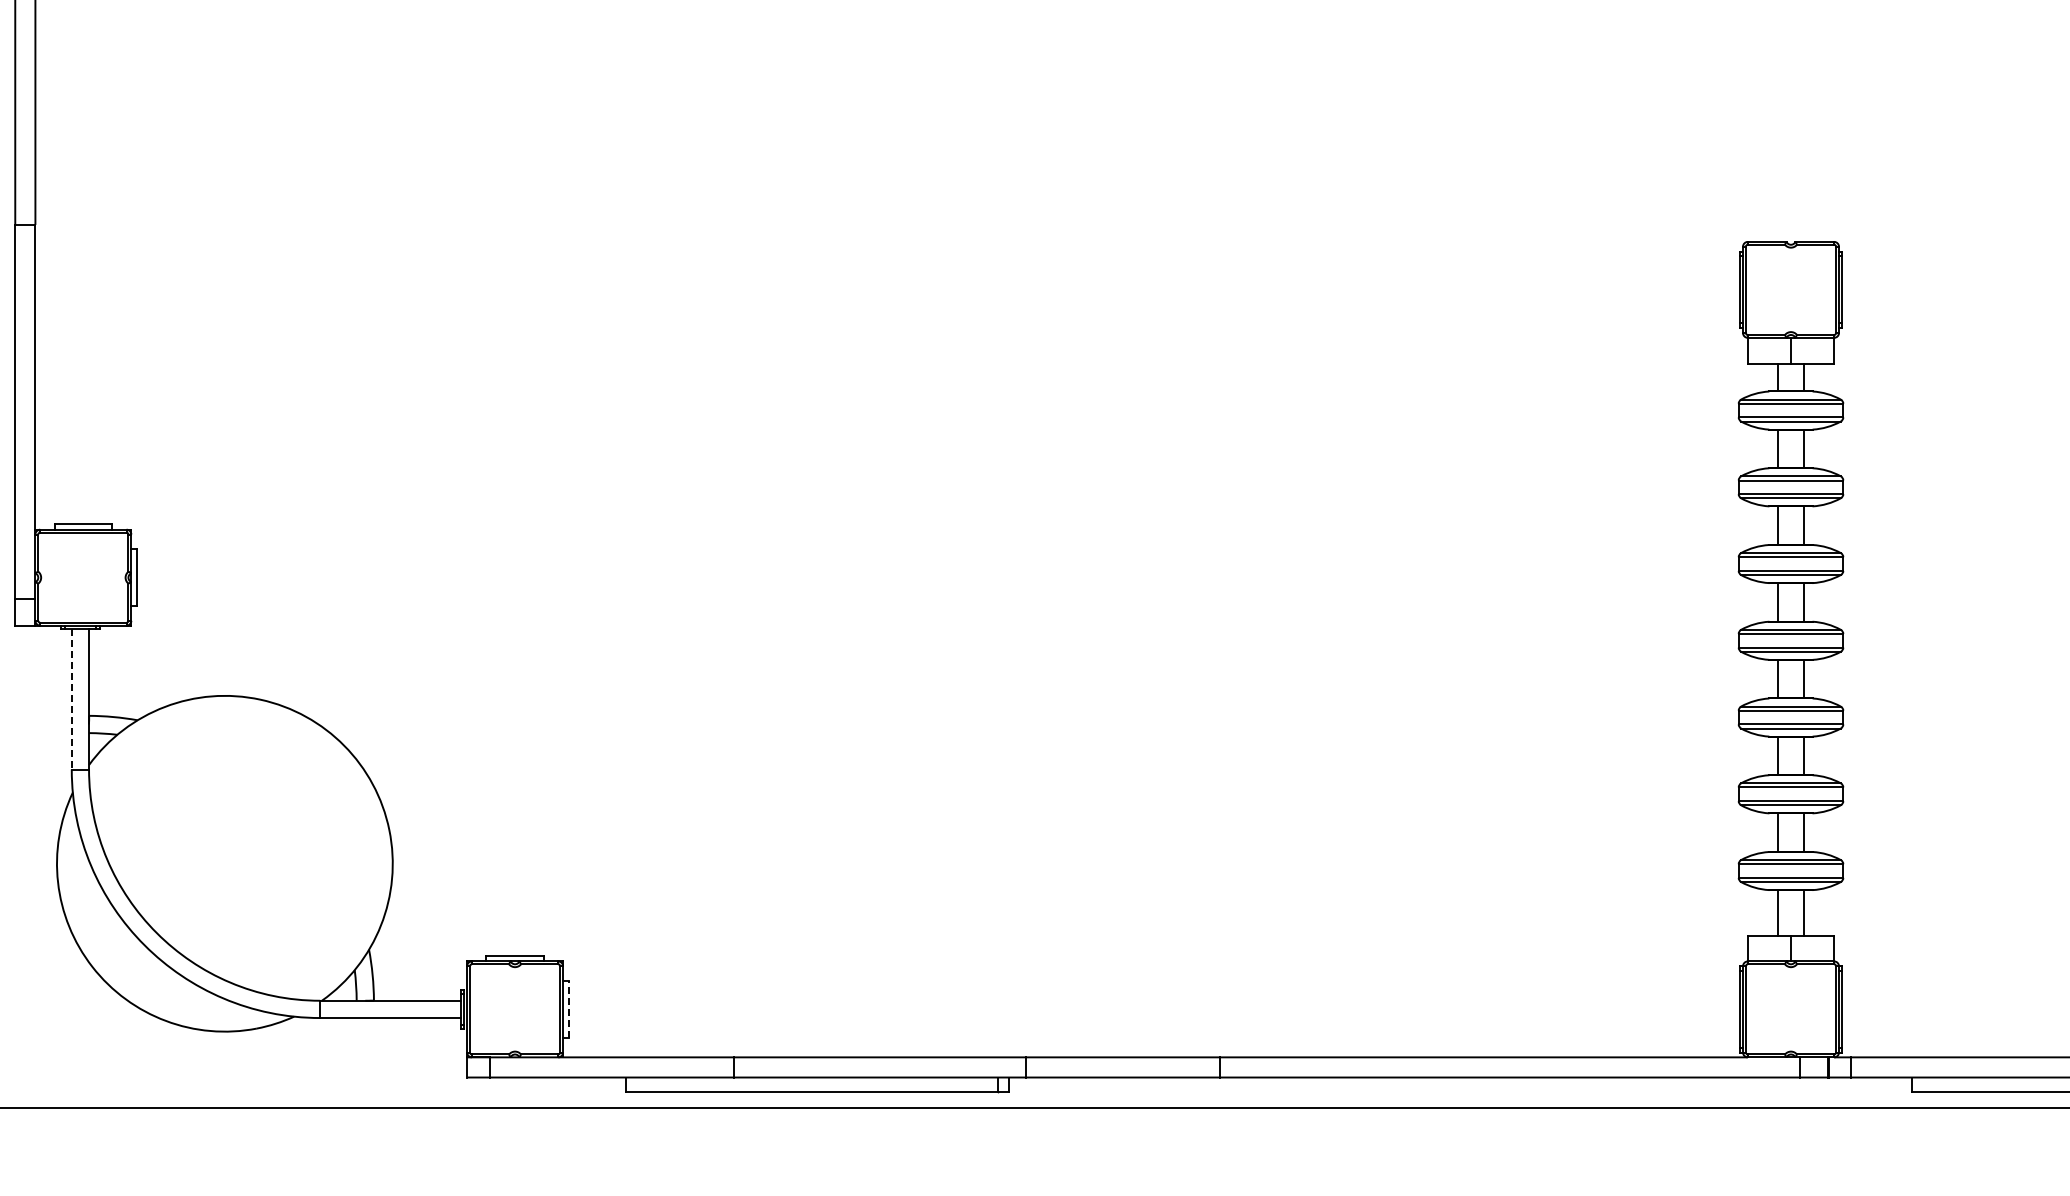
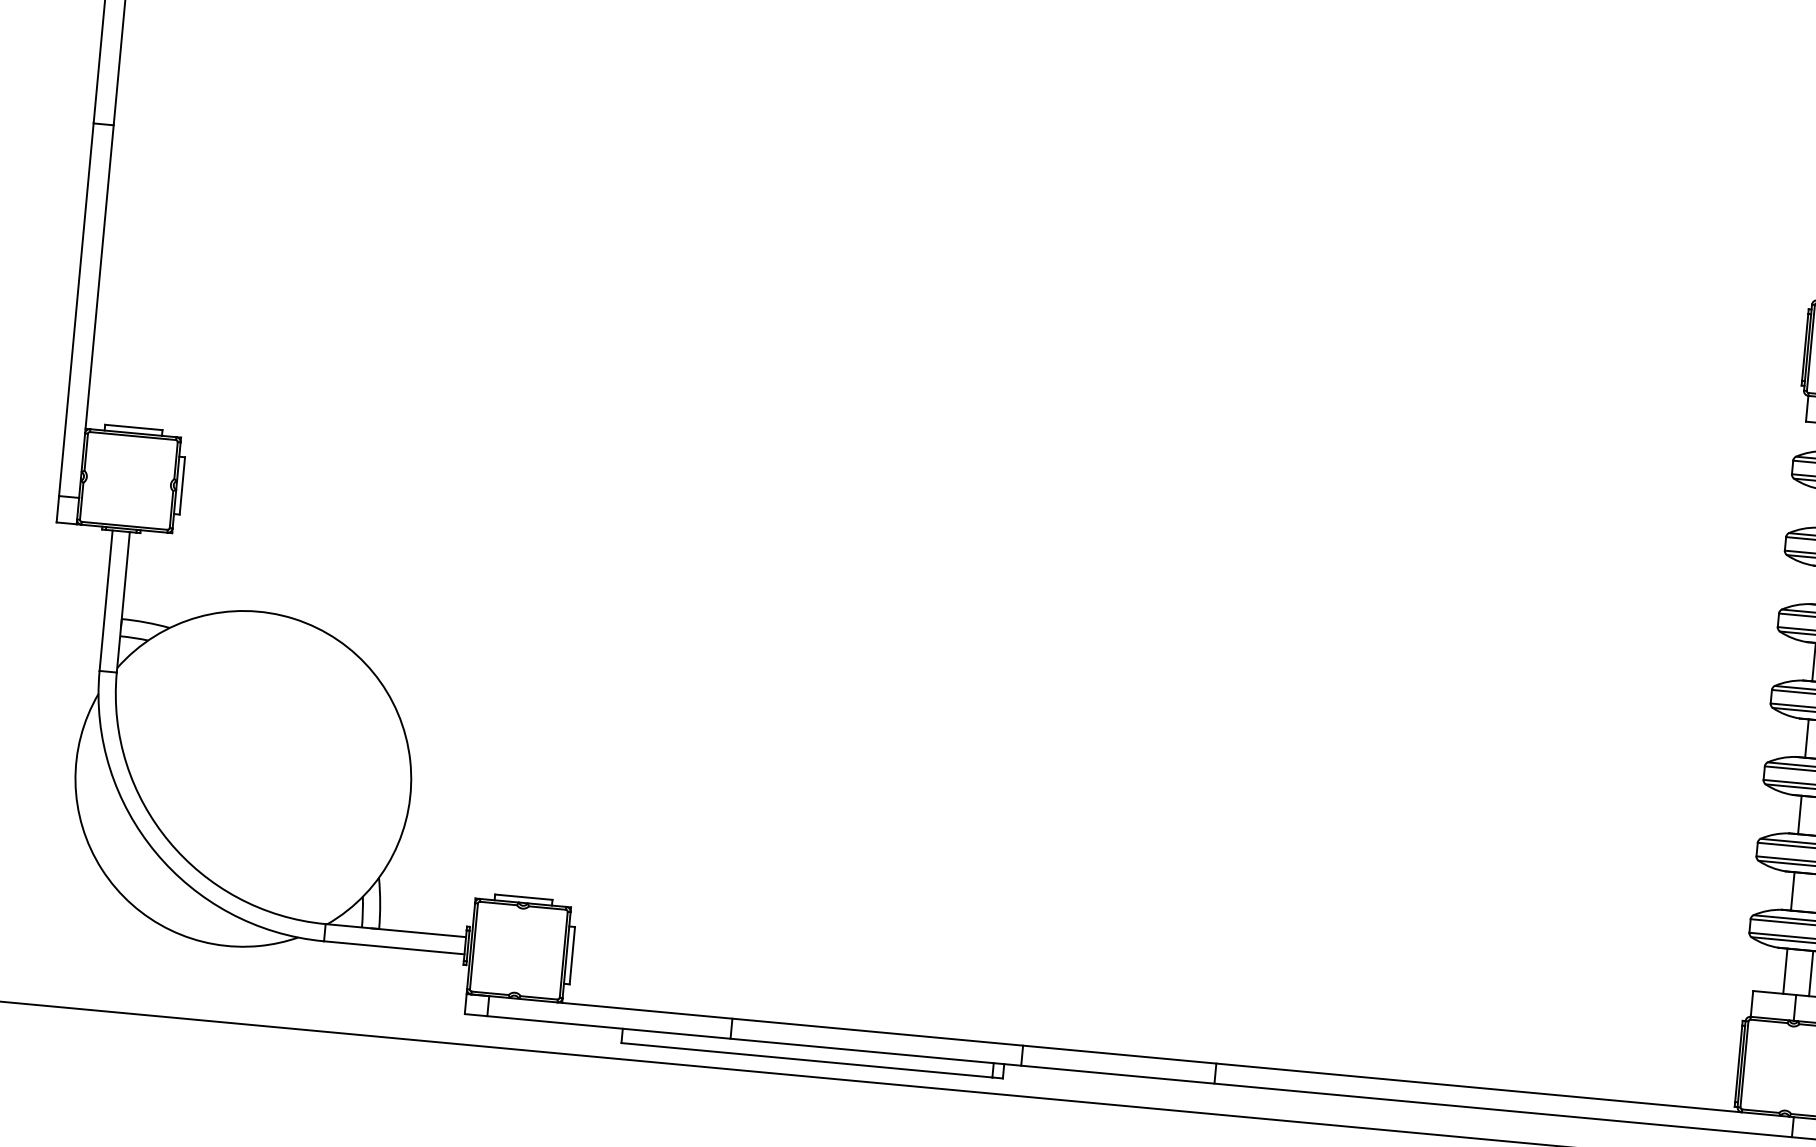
line: (71, 699) -> (105, 601), dashed -> solid
line: (568, 1009) -> (572, 955), dashed -> solid

